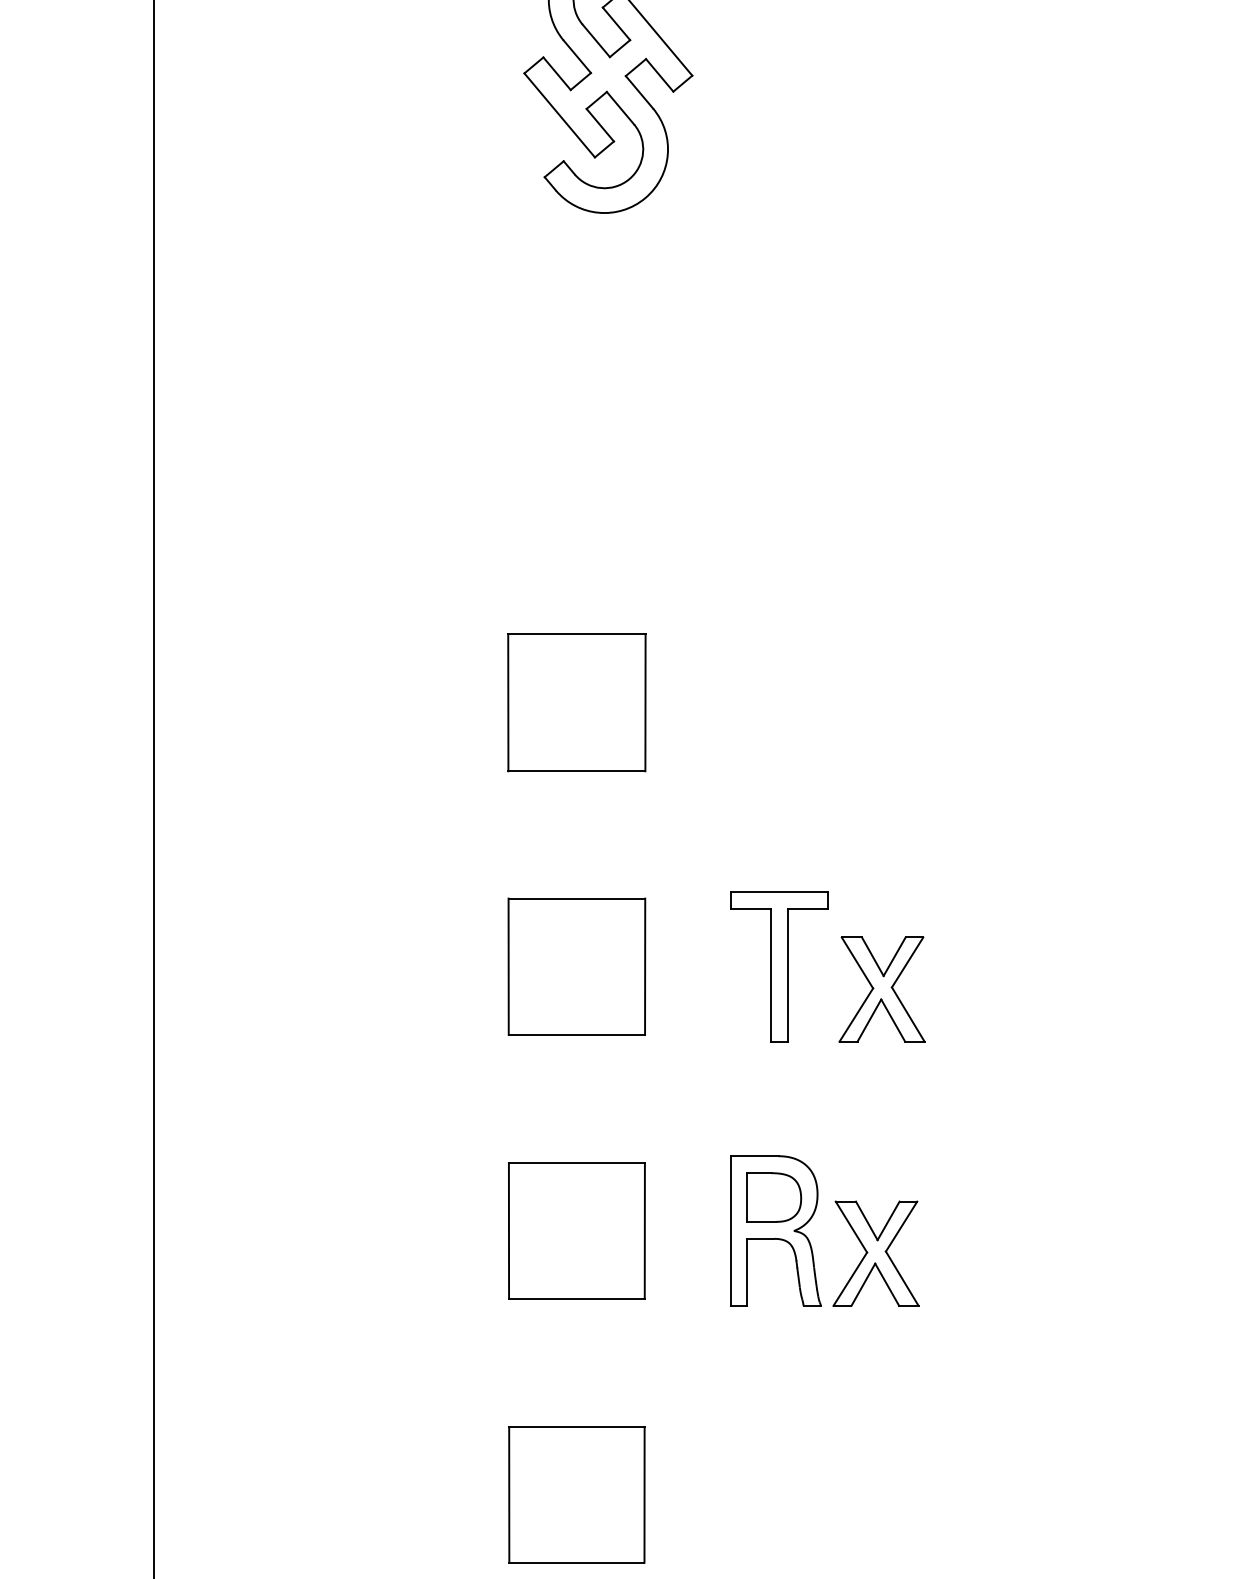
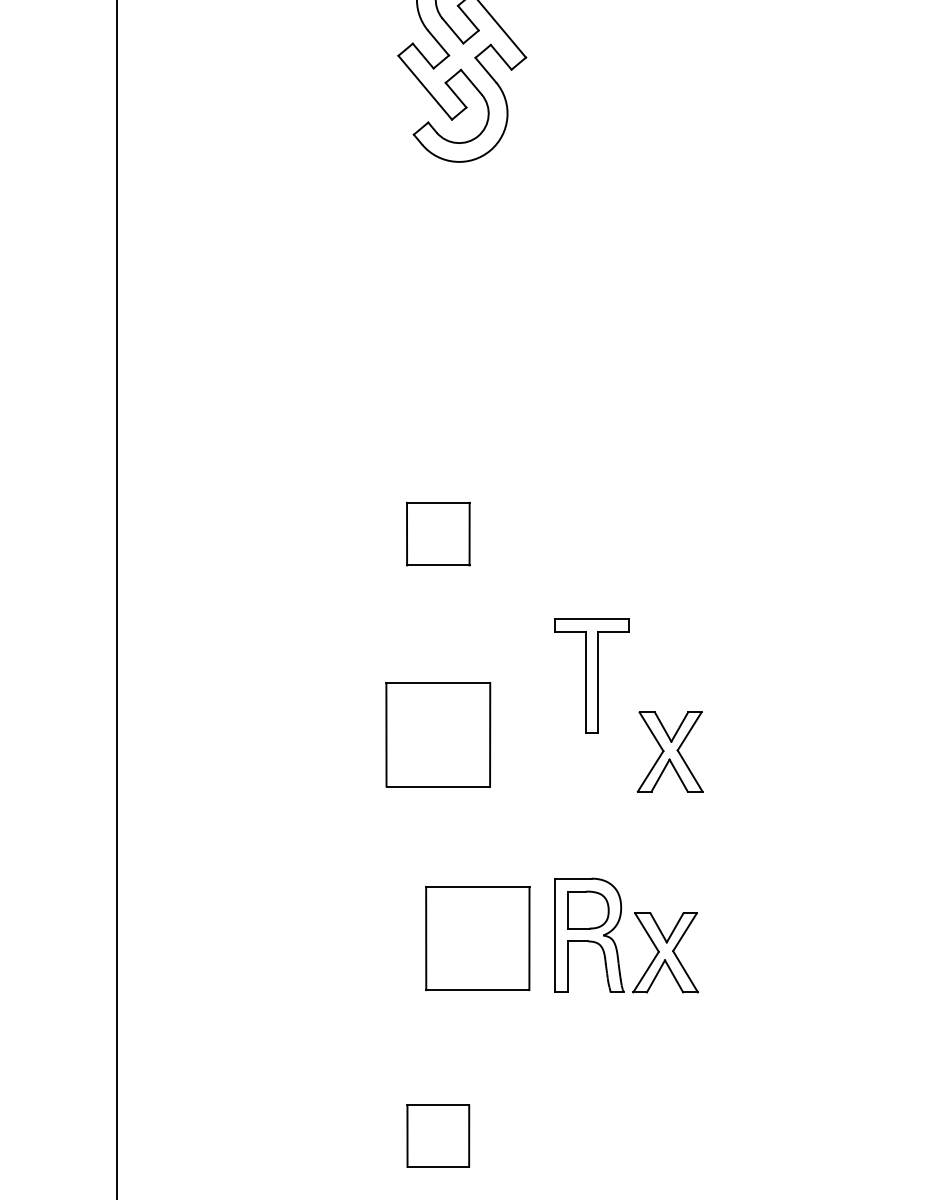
part: (576, 702) -> (438, 533), size x0.6
part: (779, 966) -> (592, 675), moved
part: (576, 1230) -> (477, 938), moved
part: (576, 1494) -> (438, 1135), size x0.6

